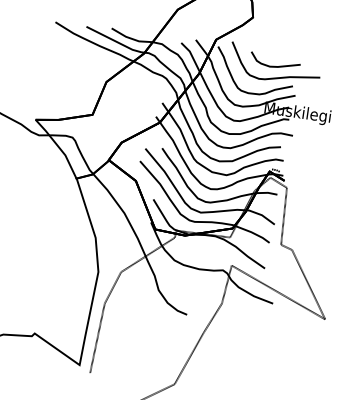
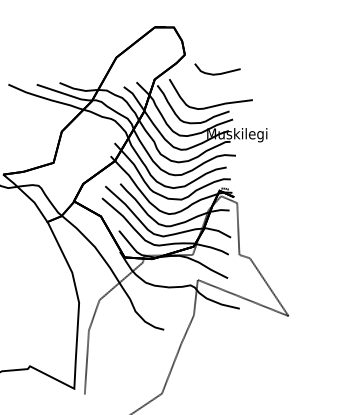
part: (275, 61) -> (217, 69), moved

